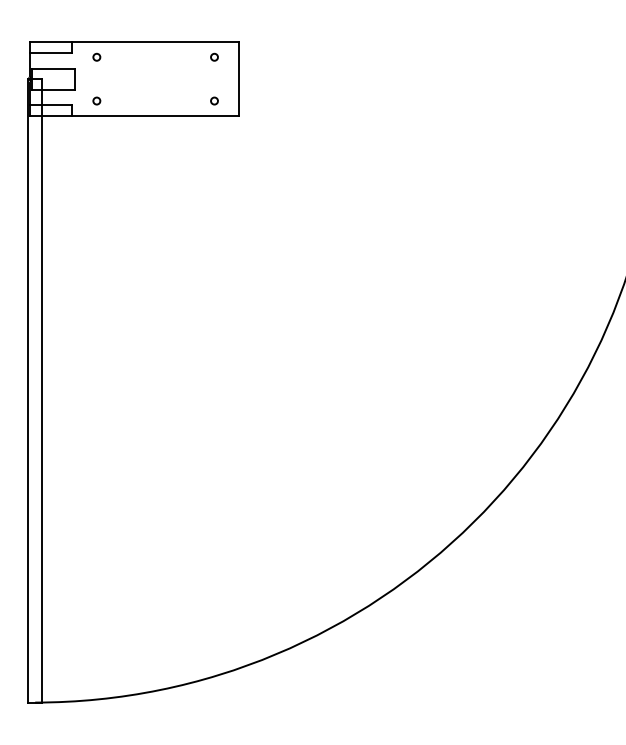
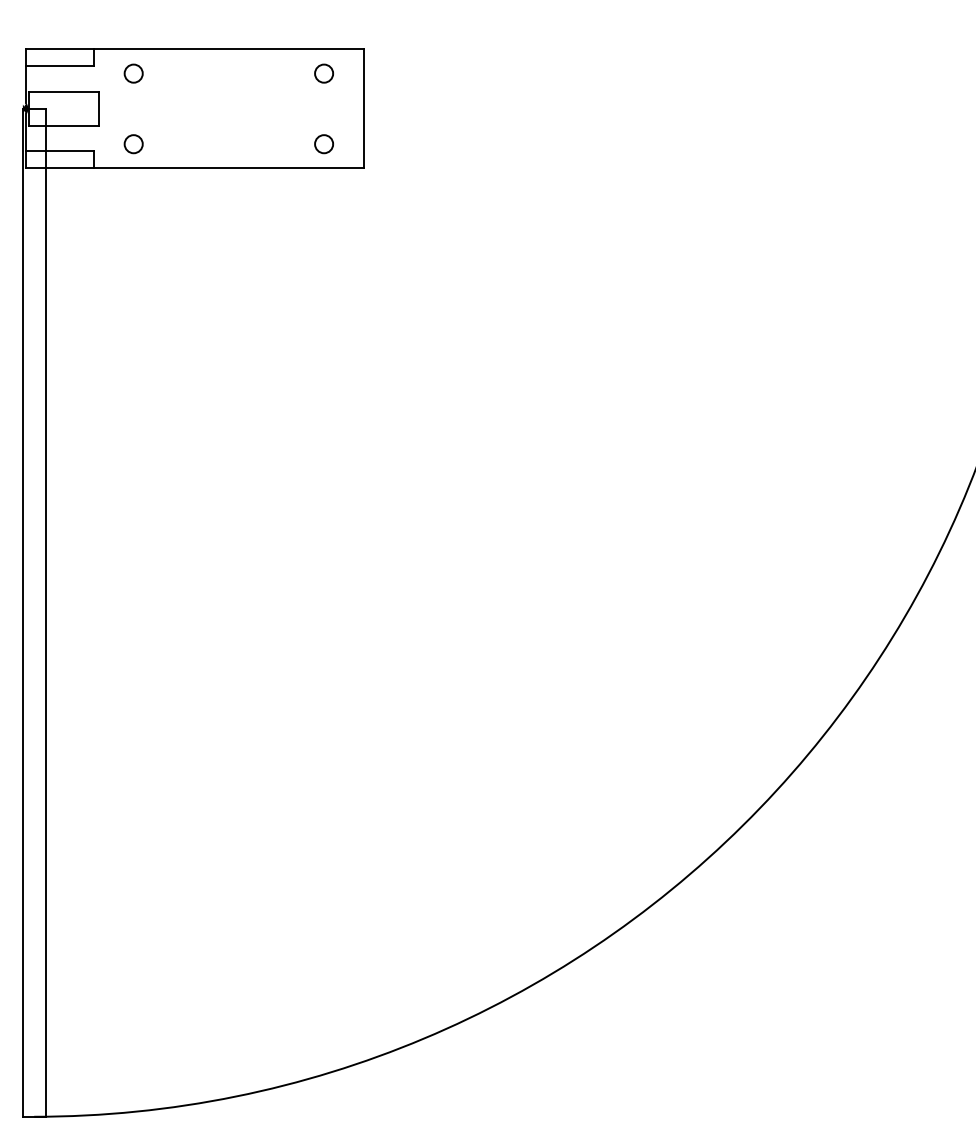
circle: (96, 56) -> (133, 72), size x1.6
circle: (214, 56) -> (324, 72), size x1.6
circle: (96, 100) -> (133, 143), size x1.6
circle: (214, 100) -> (324, 143), size x1.6

